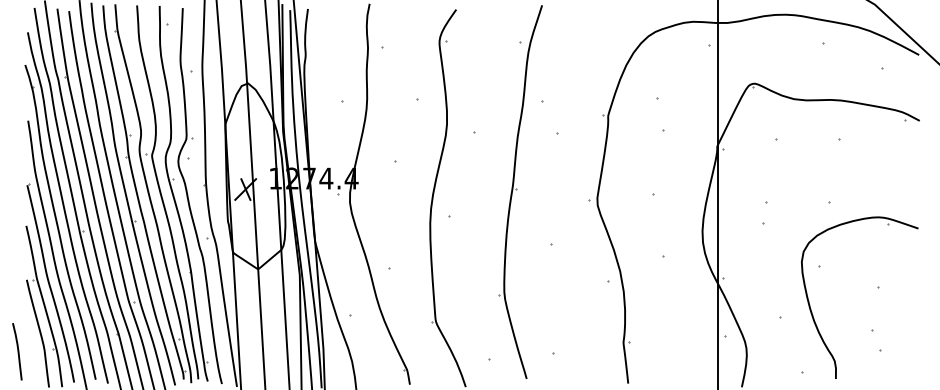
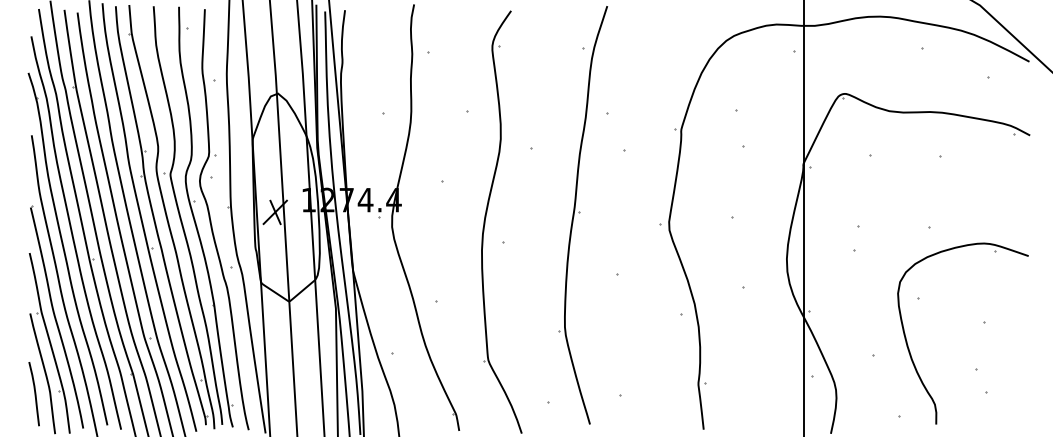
curve: (17, 351) -> (34, 393), moved

